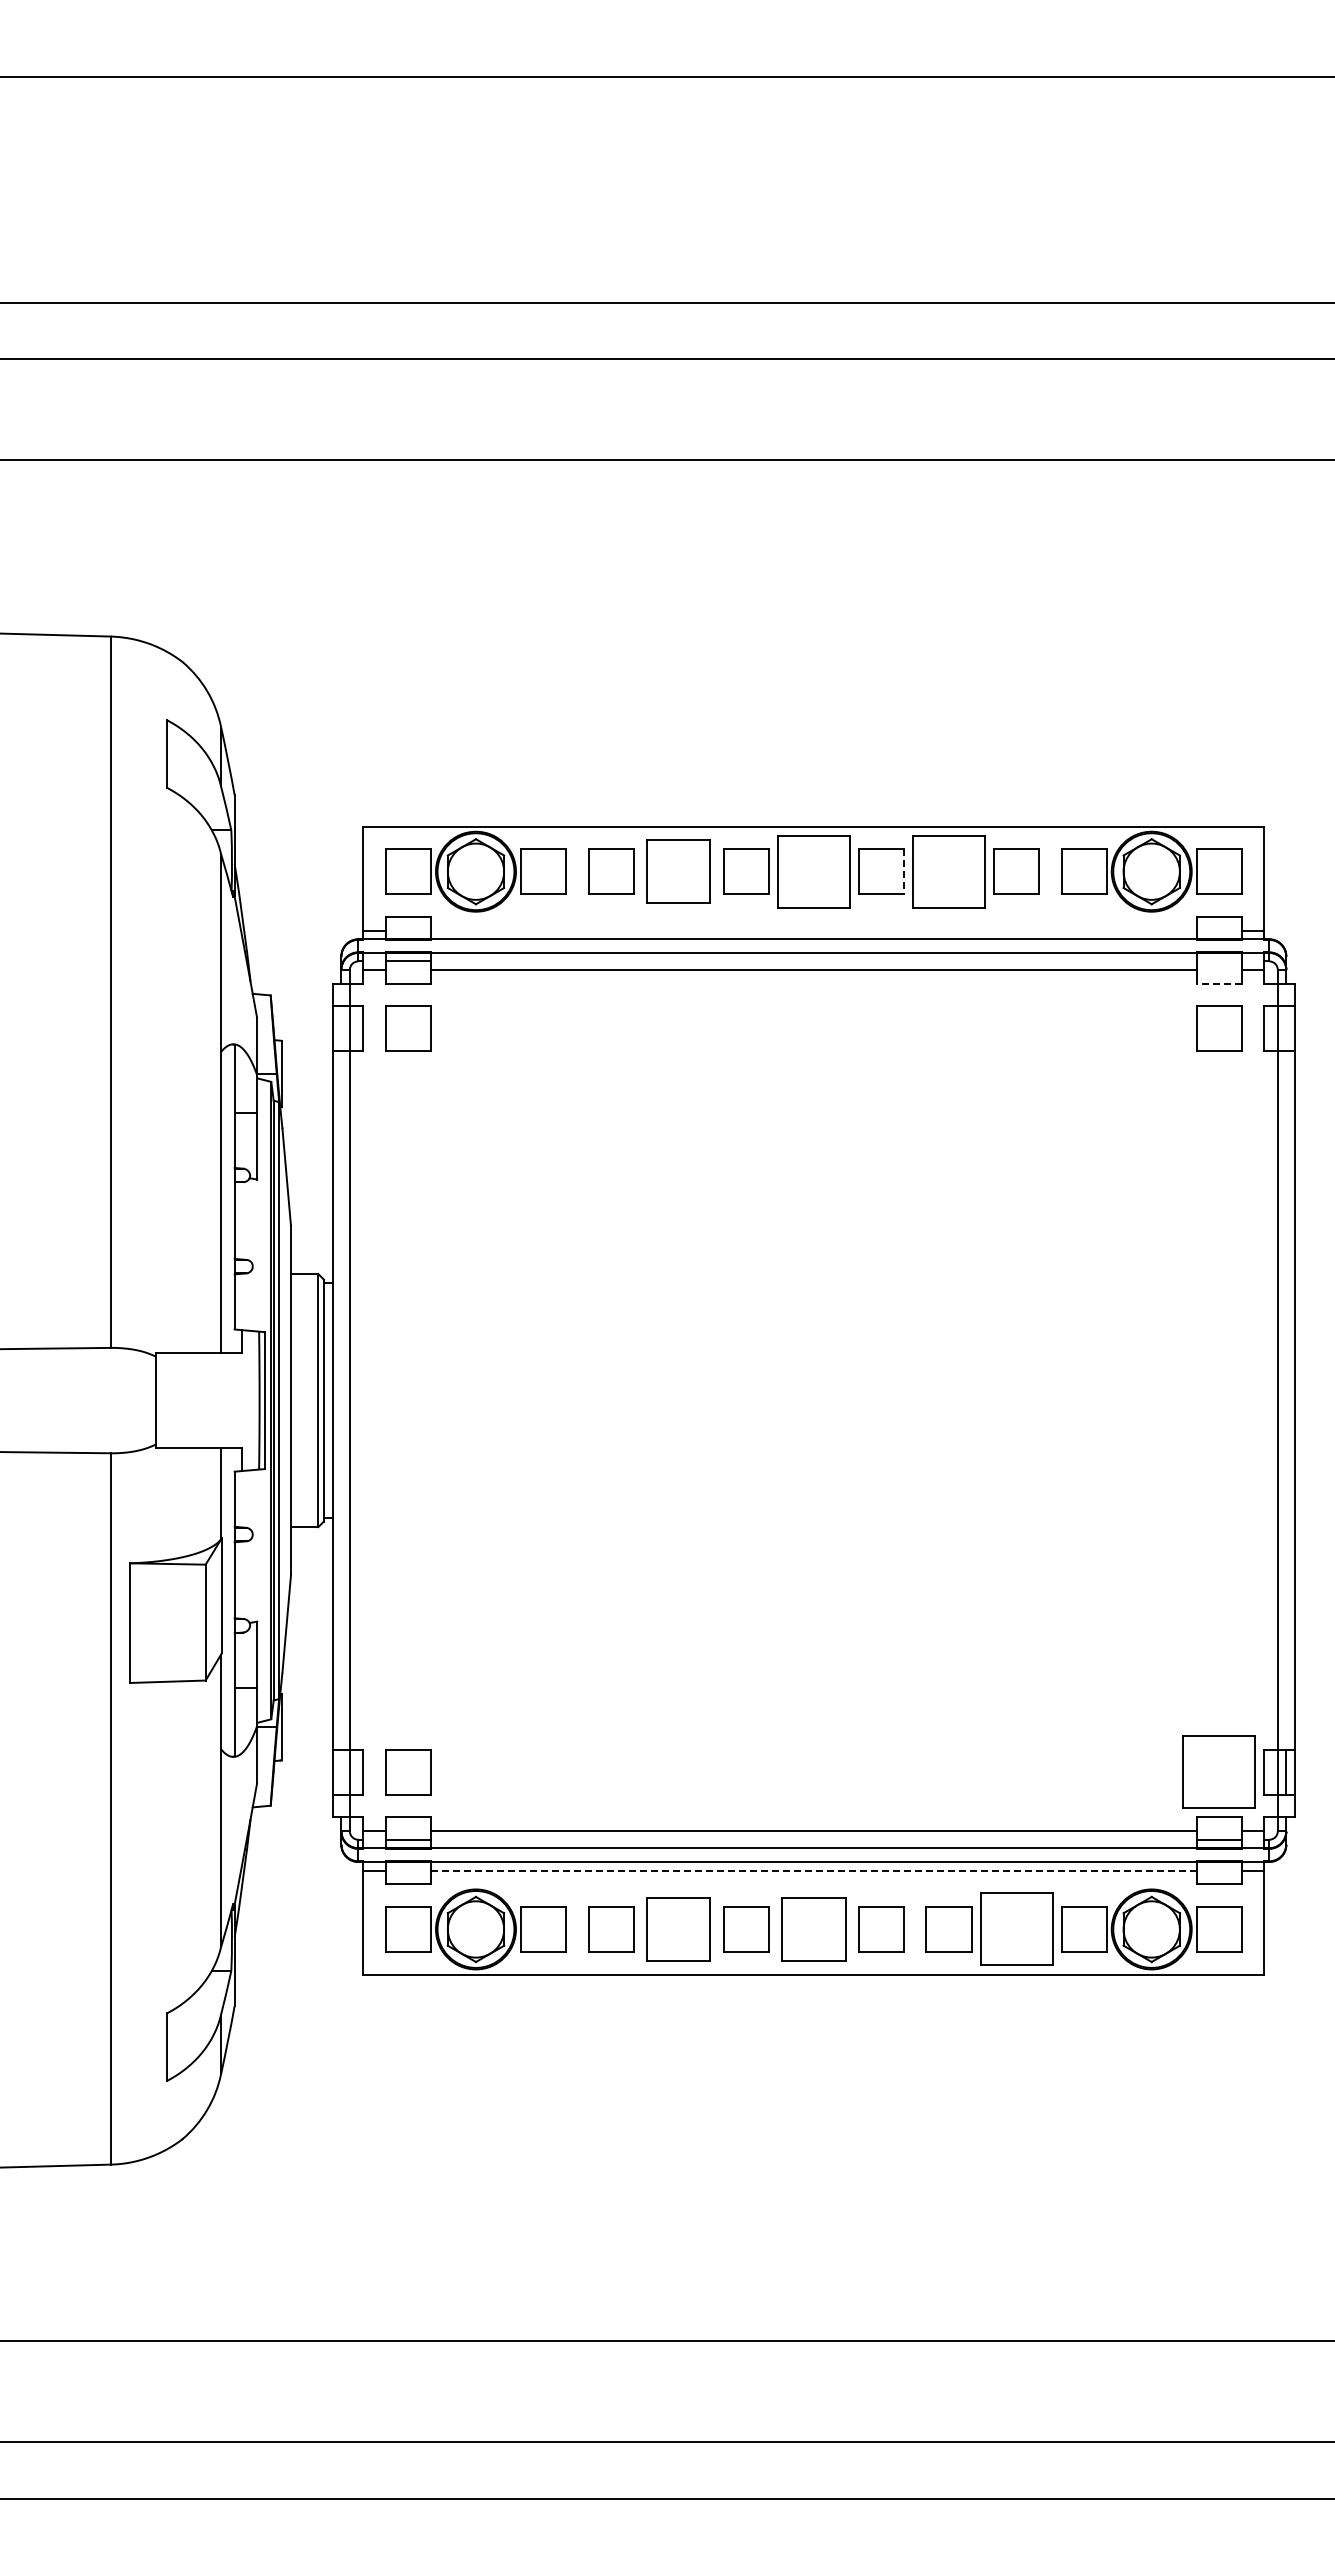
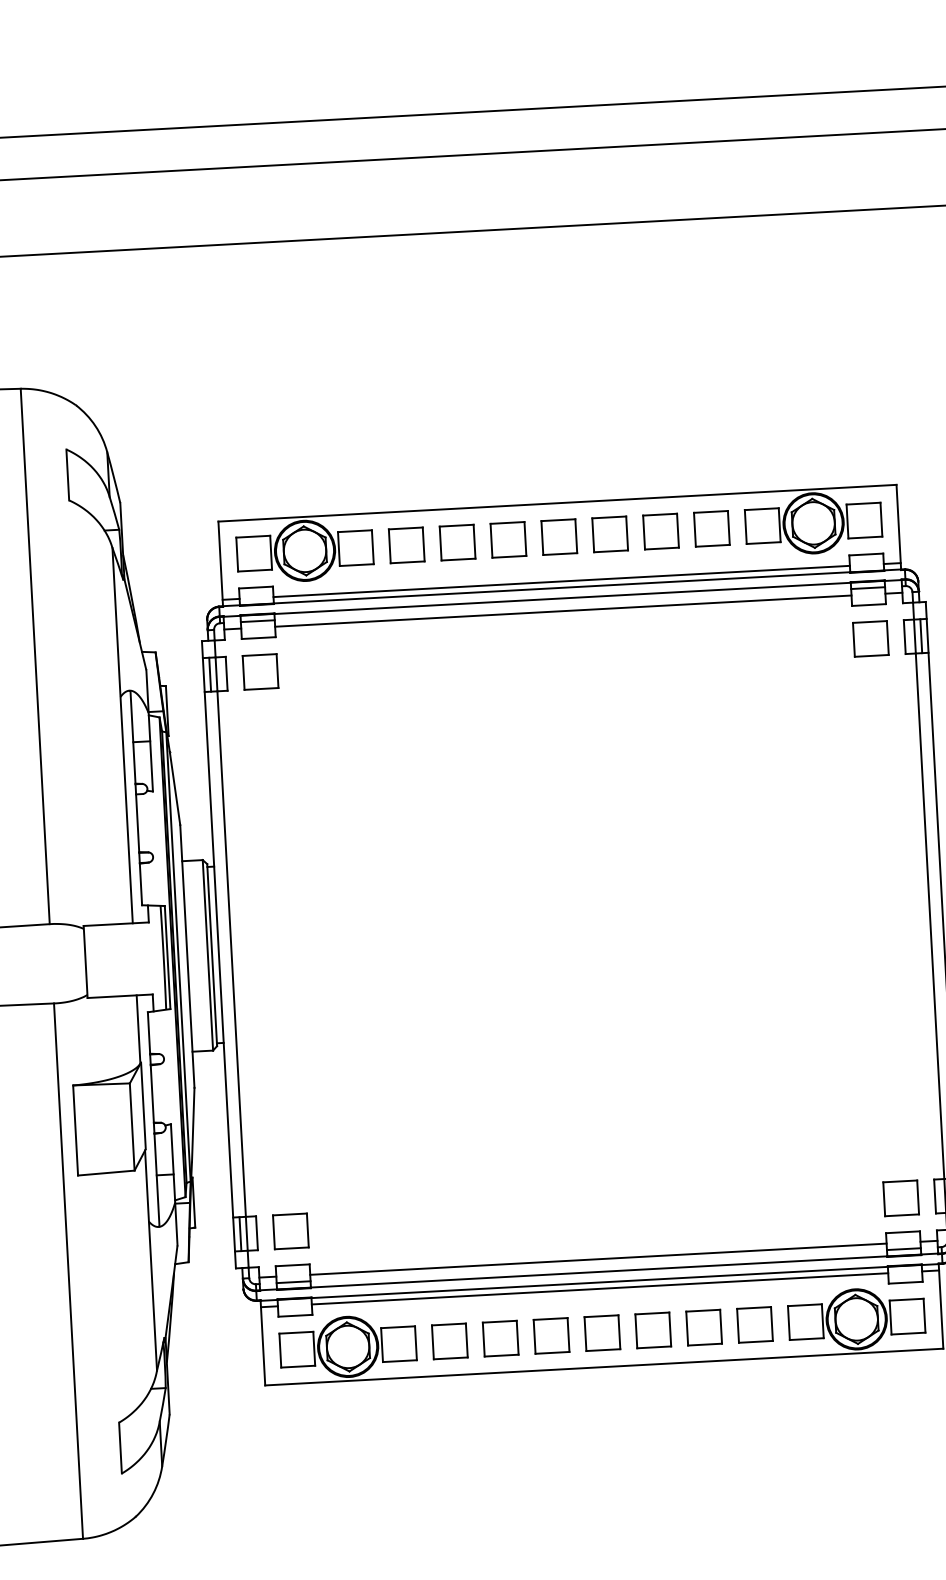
part: (678, 871) -> (457, 542), size x0.71
part: (813, 871) -> (559, 536), size x0.62
line: (903, 871) -> (626, 533), dashed -> solid
part: (948, 871) -> (660, 531), size x0.62
line: (813, 930) -> (561, 581), added
line: (1218, 961) -> (867, 588), added
line: (1219, 983) -> (869, 604), dashed -> solid
line: (341, 1028) -> (210, 674), added
line: (1286, 1028) -> (921, 635), added
line: (341, 1771) -> (240, 1233), added
part: (1219, 1772) -> (901, 1198), size x0.62
line: (813, 1870) -> (599, 1288), dashed -> solid
part: (678, 1929) -> (500, 1338), size x0.71
part: (813, 1929) -> (602, 1333), size x0.71
part: (1016, 1929) -> (754, 1324), size x0.62

